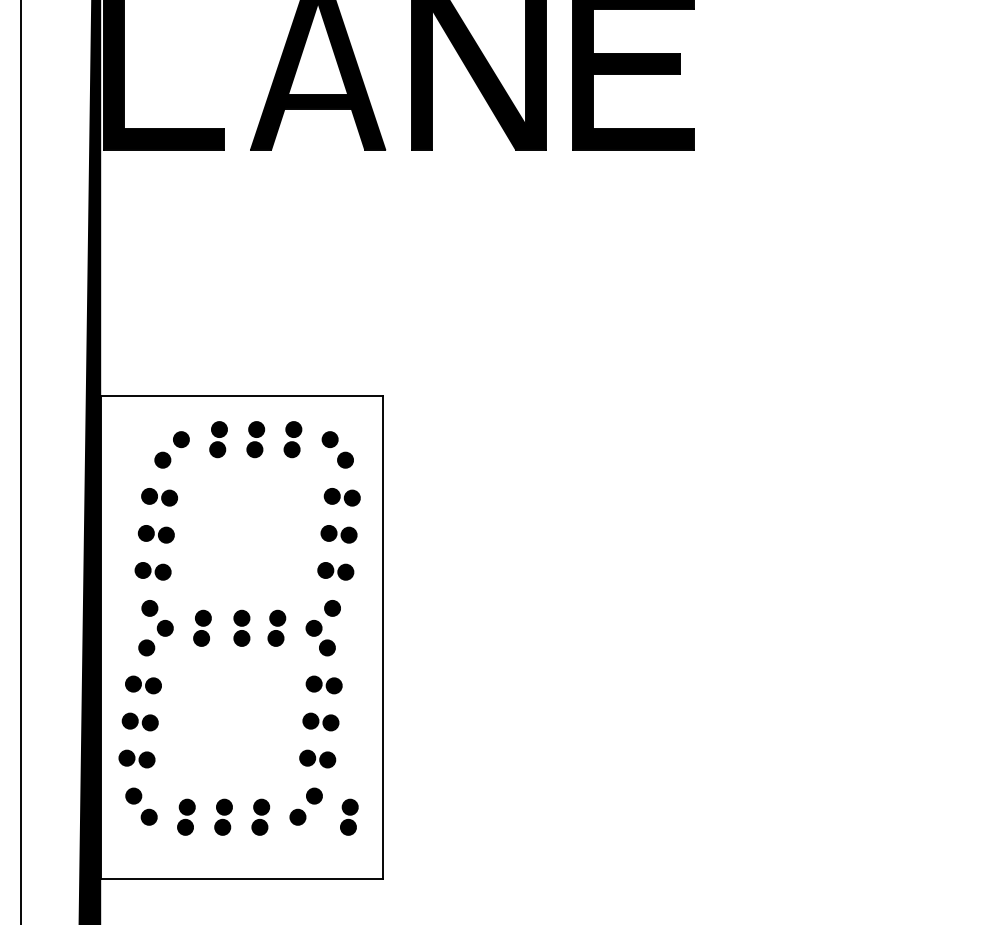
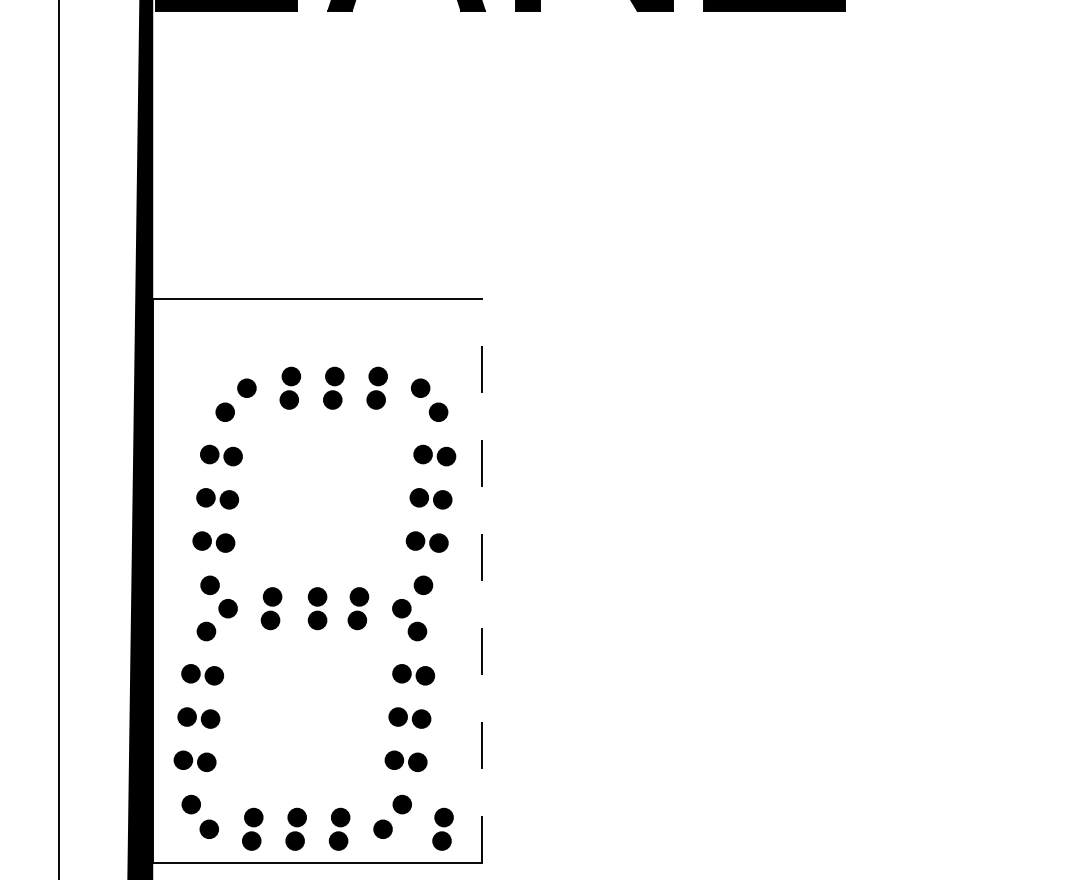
part: (239, 628) -> (314, 608), moved
line: (382, 637) -> (481, 580), solid -> dashed

